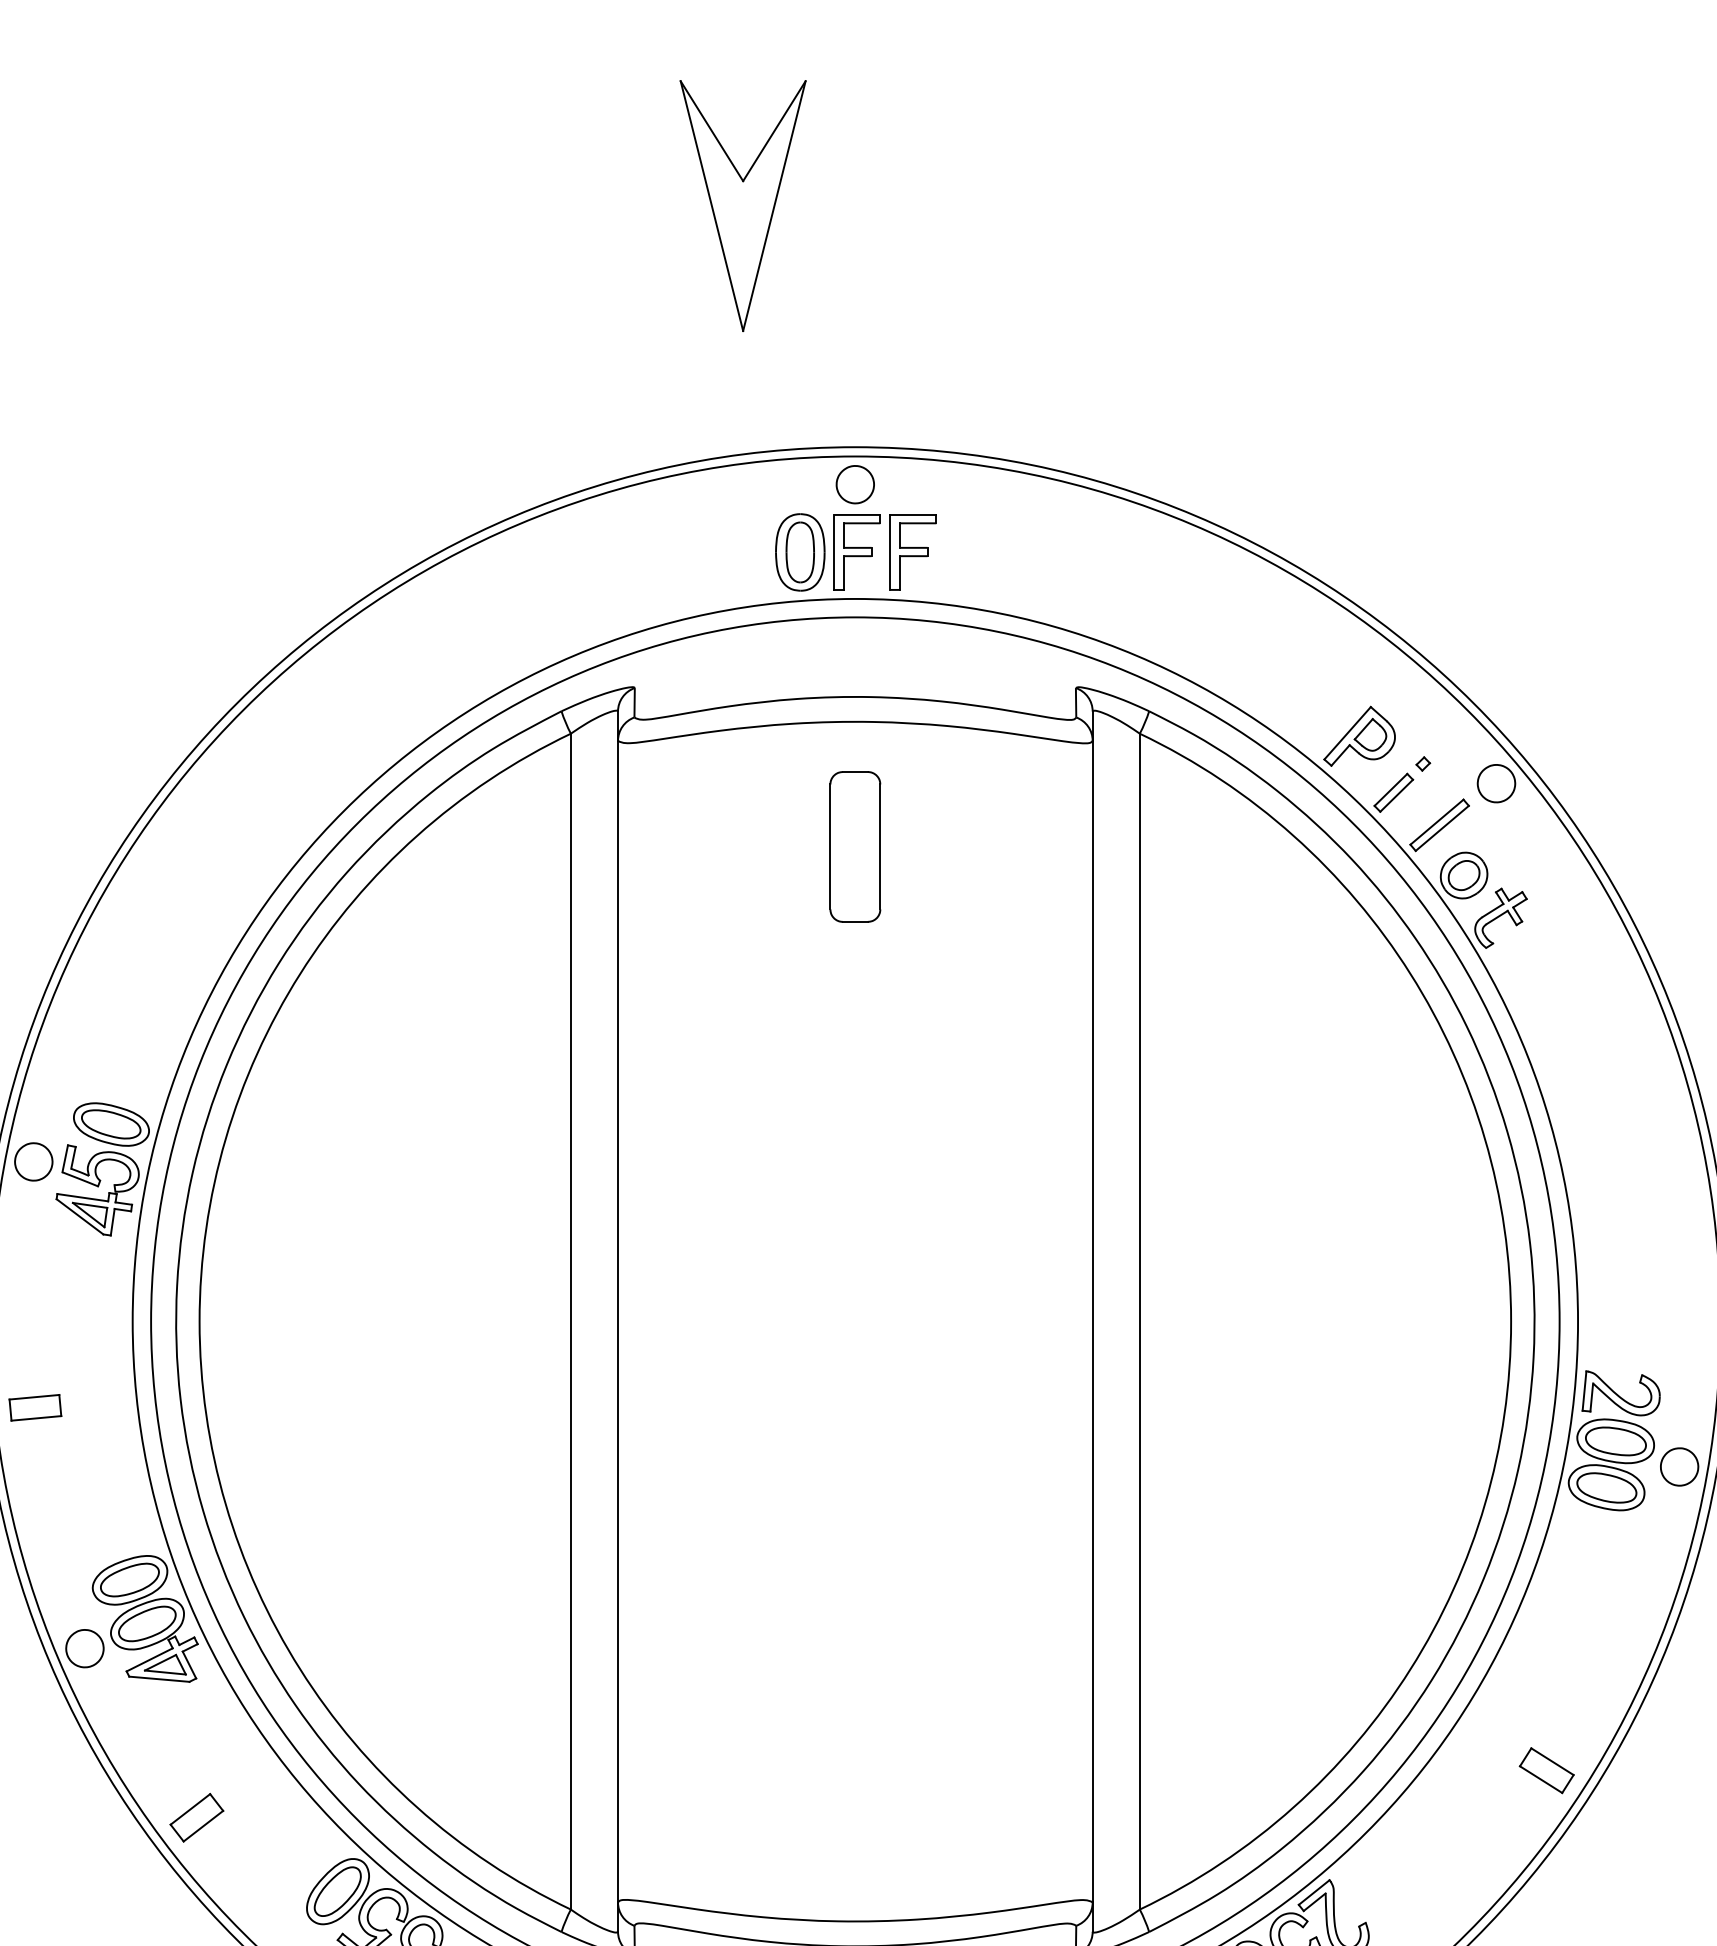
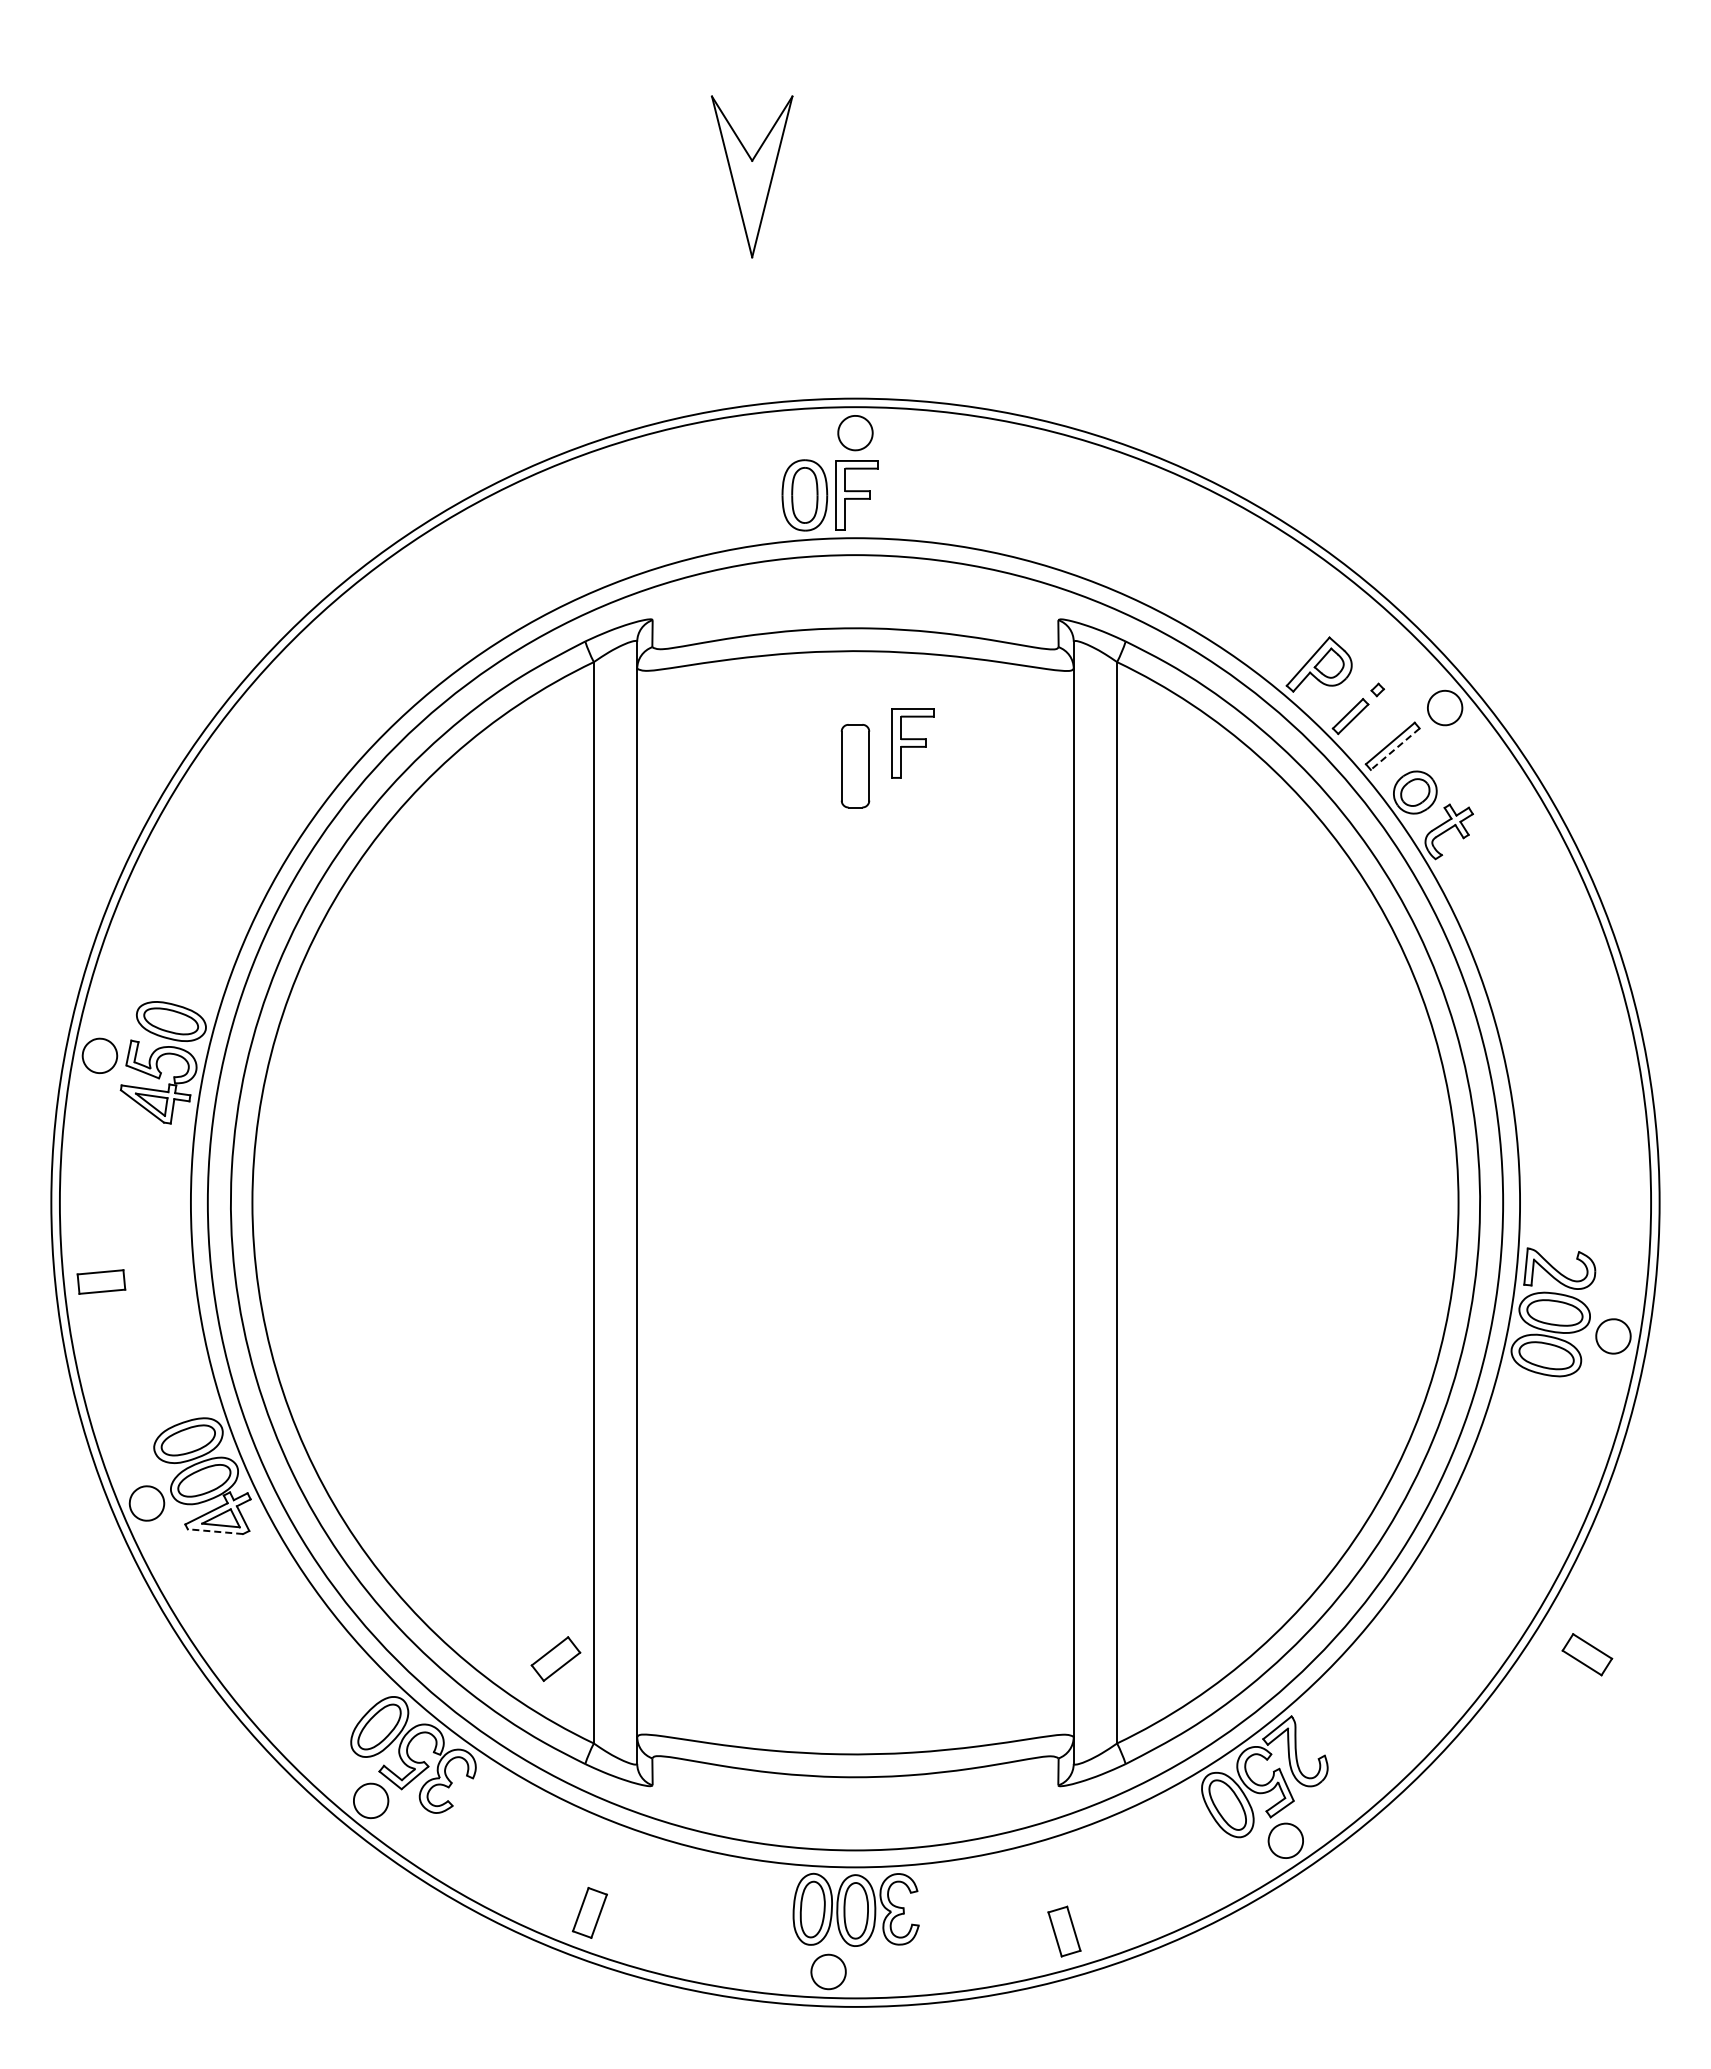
part: (742, 205) -> (751, 176), size x0.7
part: (913, 552) -> (912, 743), moved
line: (1441, 828) -> (1394, 749), solid -> dashed
part: (855, 846) -> (855, 765), size x0.6
line: (159, 1679) -> (215, 1531), solid -> dashed
part: (1546, 1770) -> (1587, 1654), moved
part: (196, 1817) -> (555, 1658), moved

